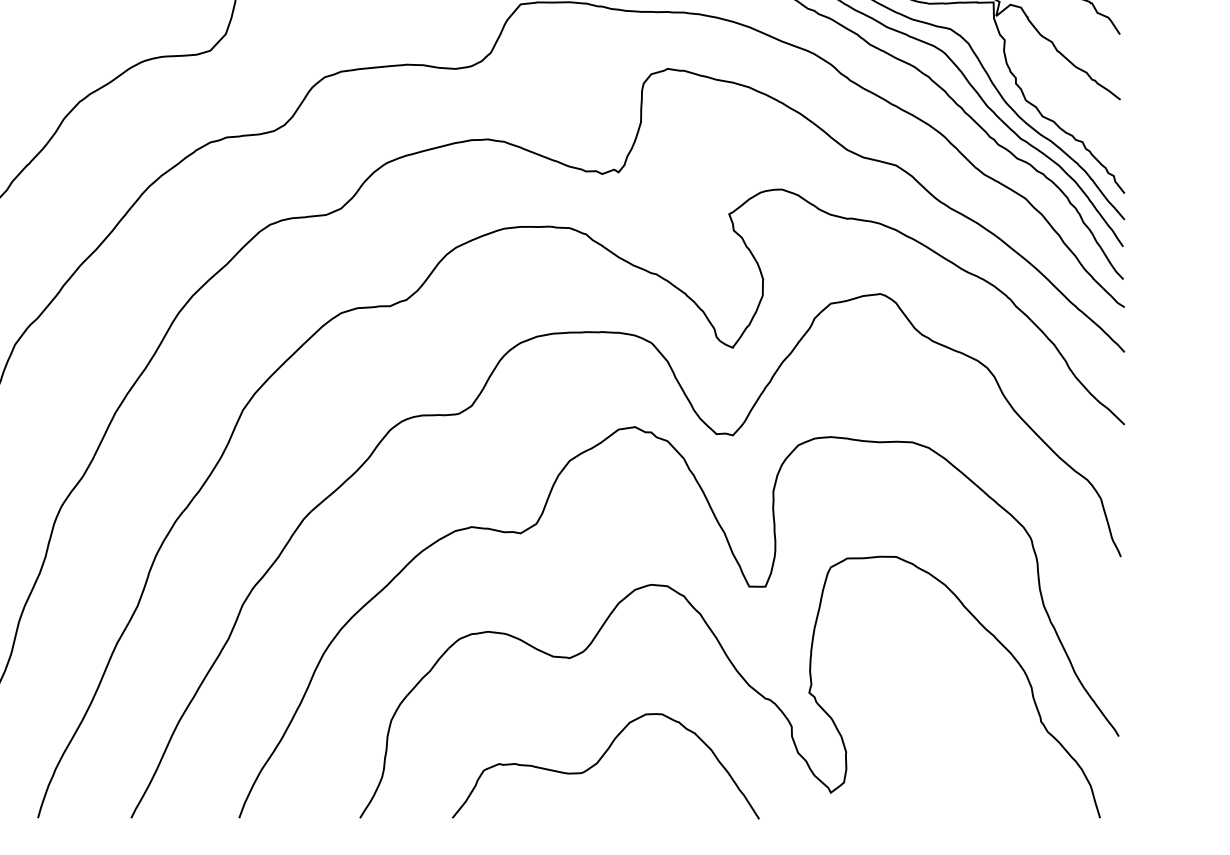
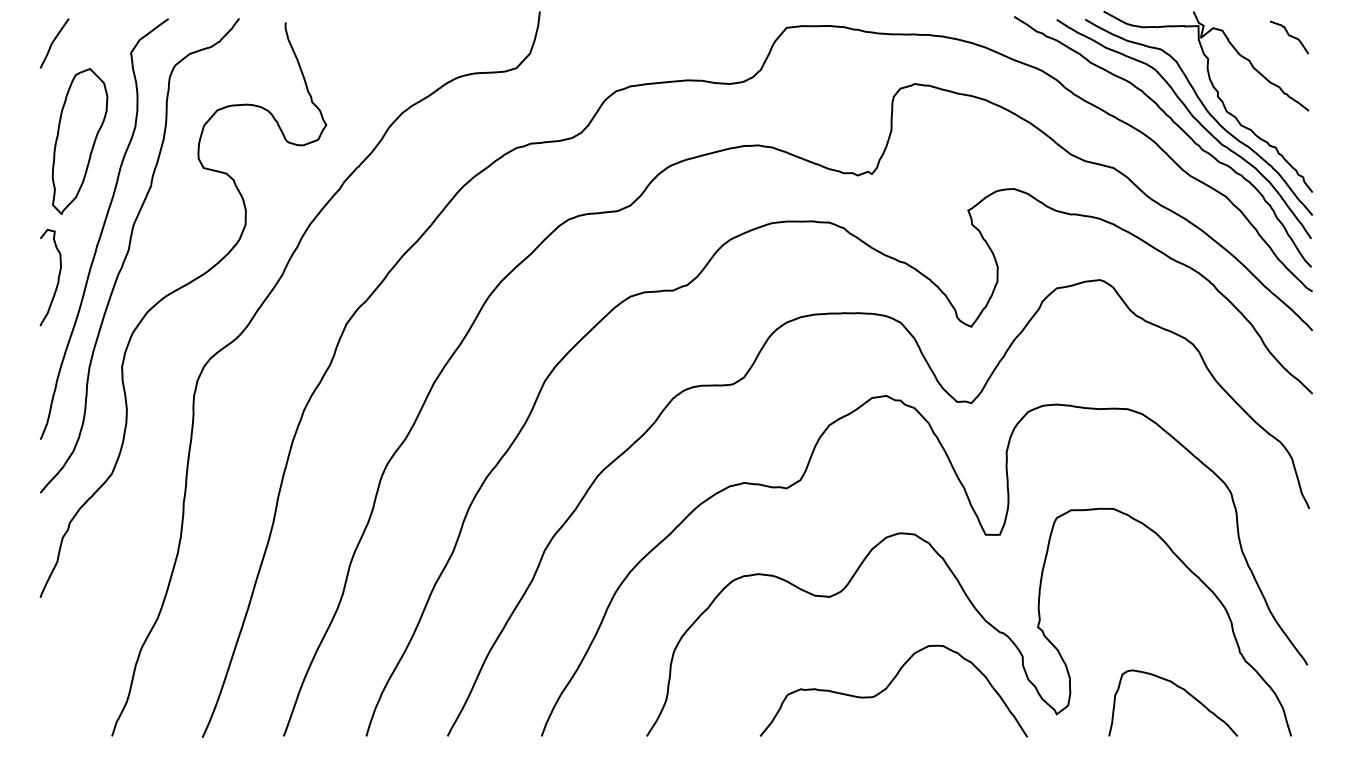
curve: (600, 760) -> (889, 686), moved
curve: (971, 763) -> (1179, 688), added

